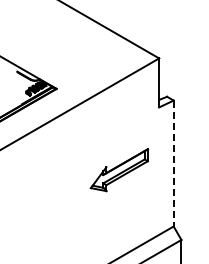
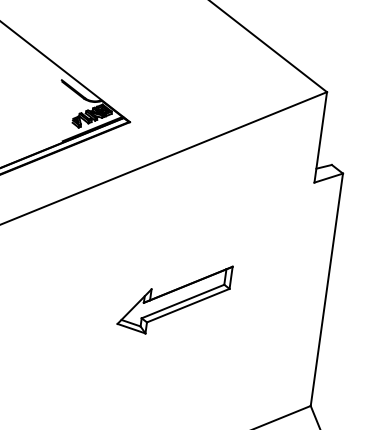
line: (173, 163) -> (326, 289), dashed -> solid
part: (118, 170) -> (172, 298), moved

